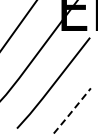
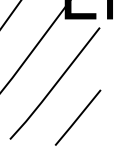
line: (72, 111) -> (78, 118), dashed -> solid

